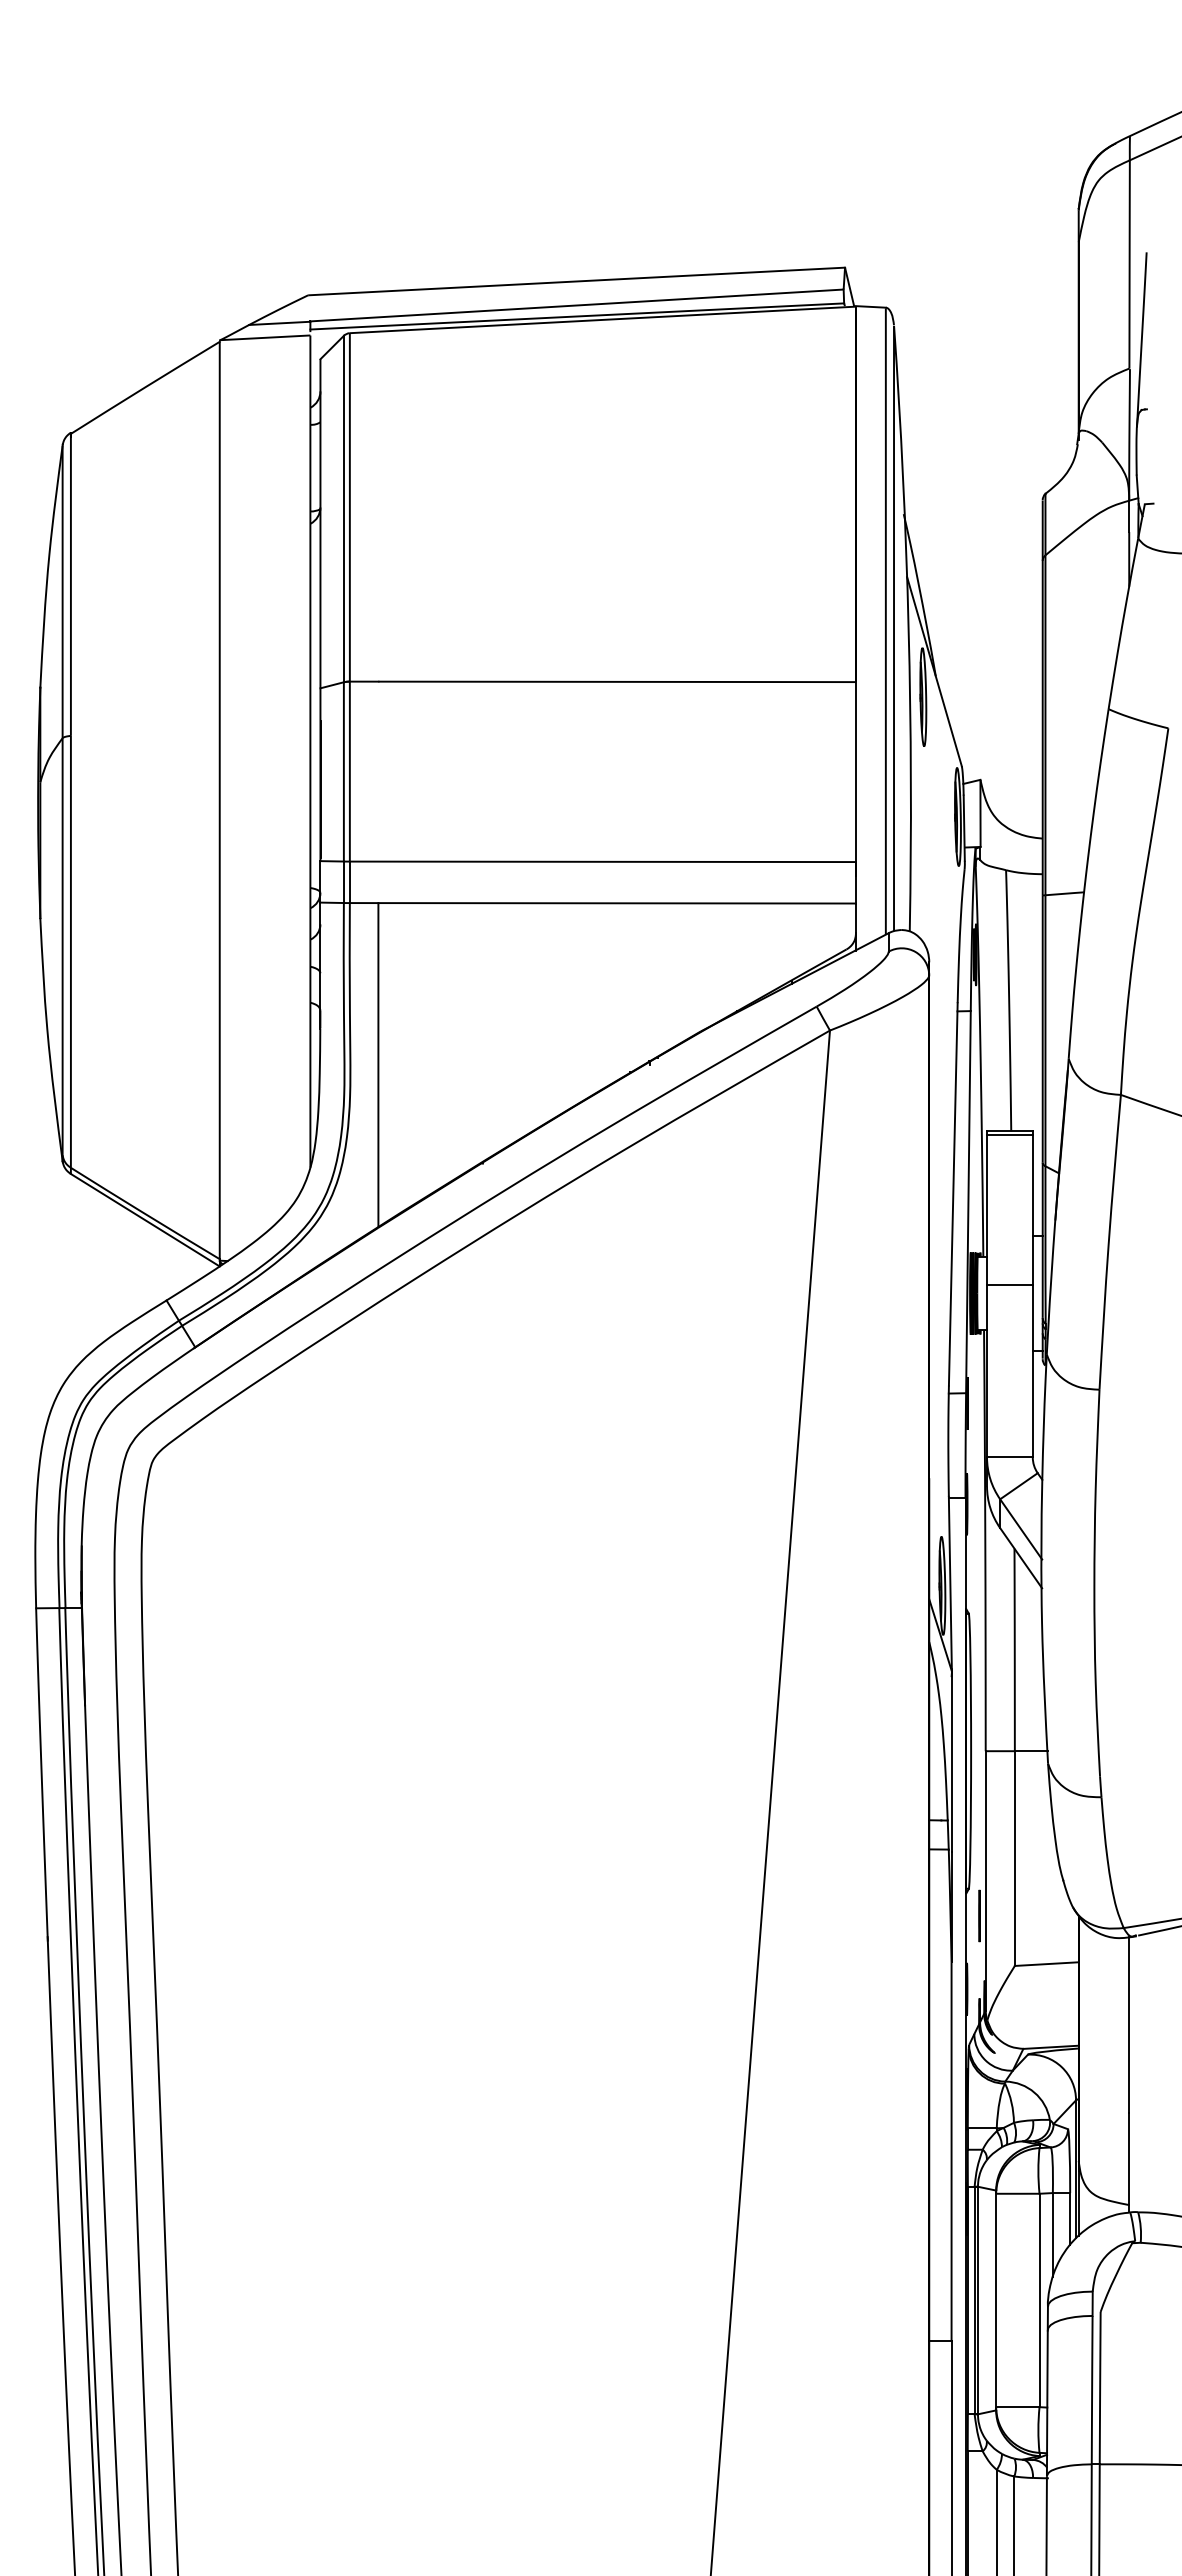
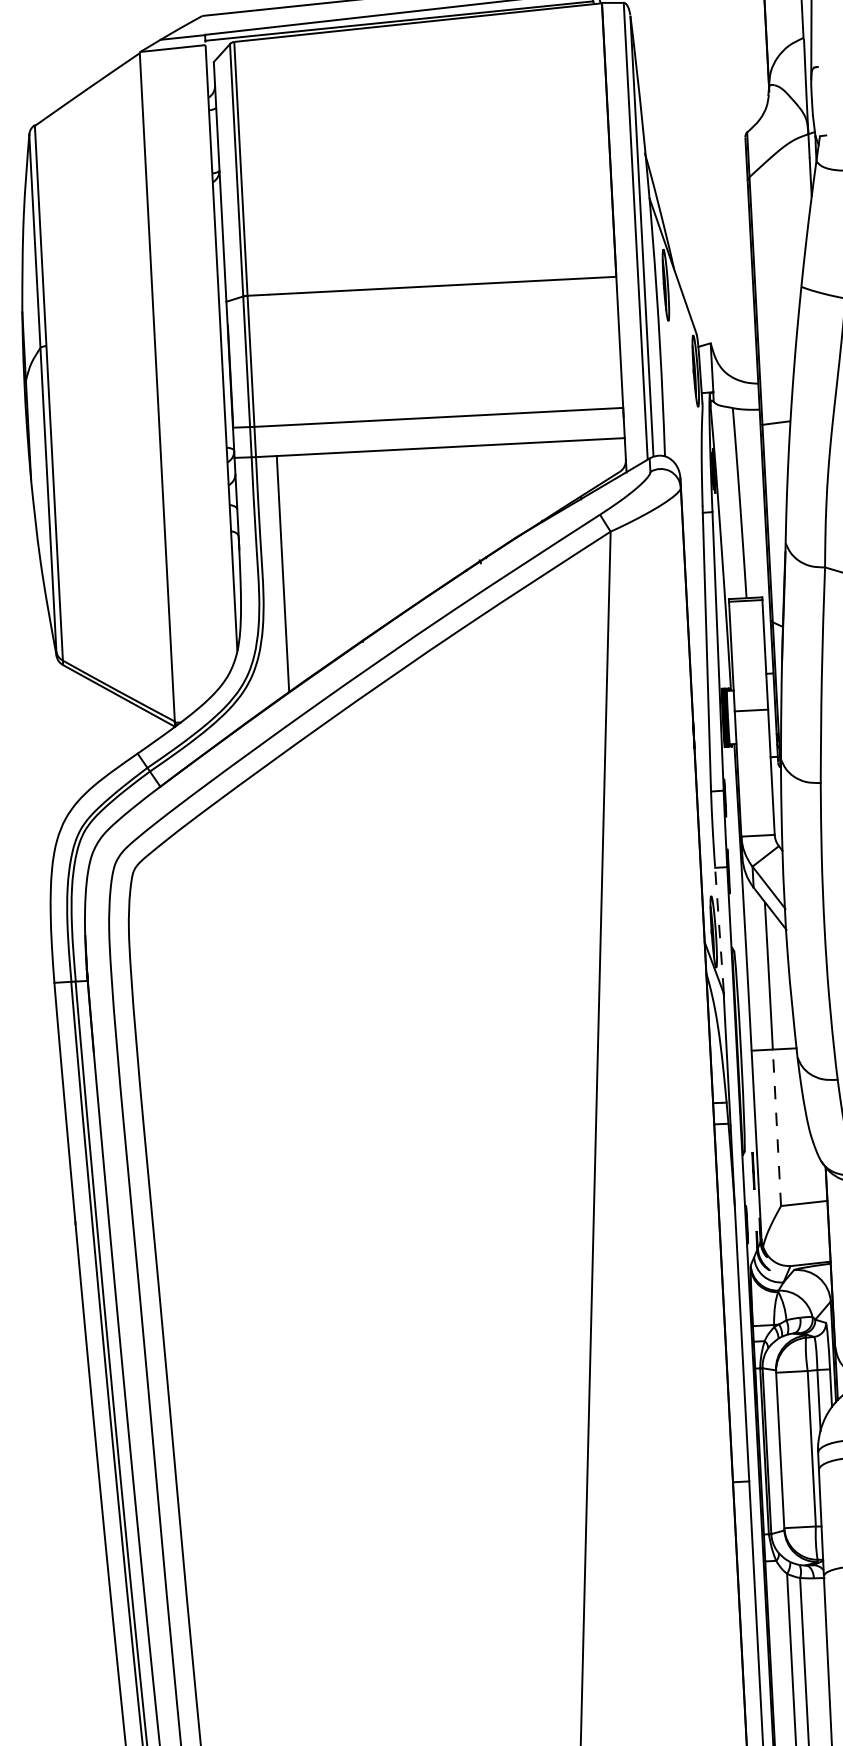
line: (950, 1582) -> (719, 929), solid -> dashed
line: (1014, 1858) -> (776, 1127), solid -> dashed

